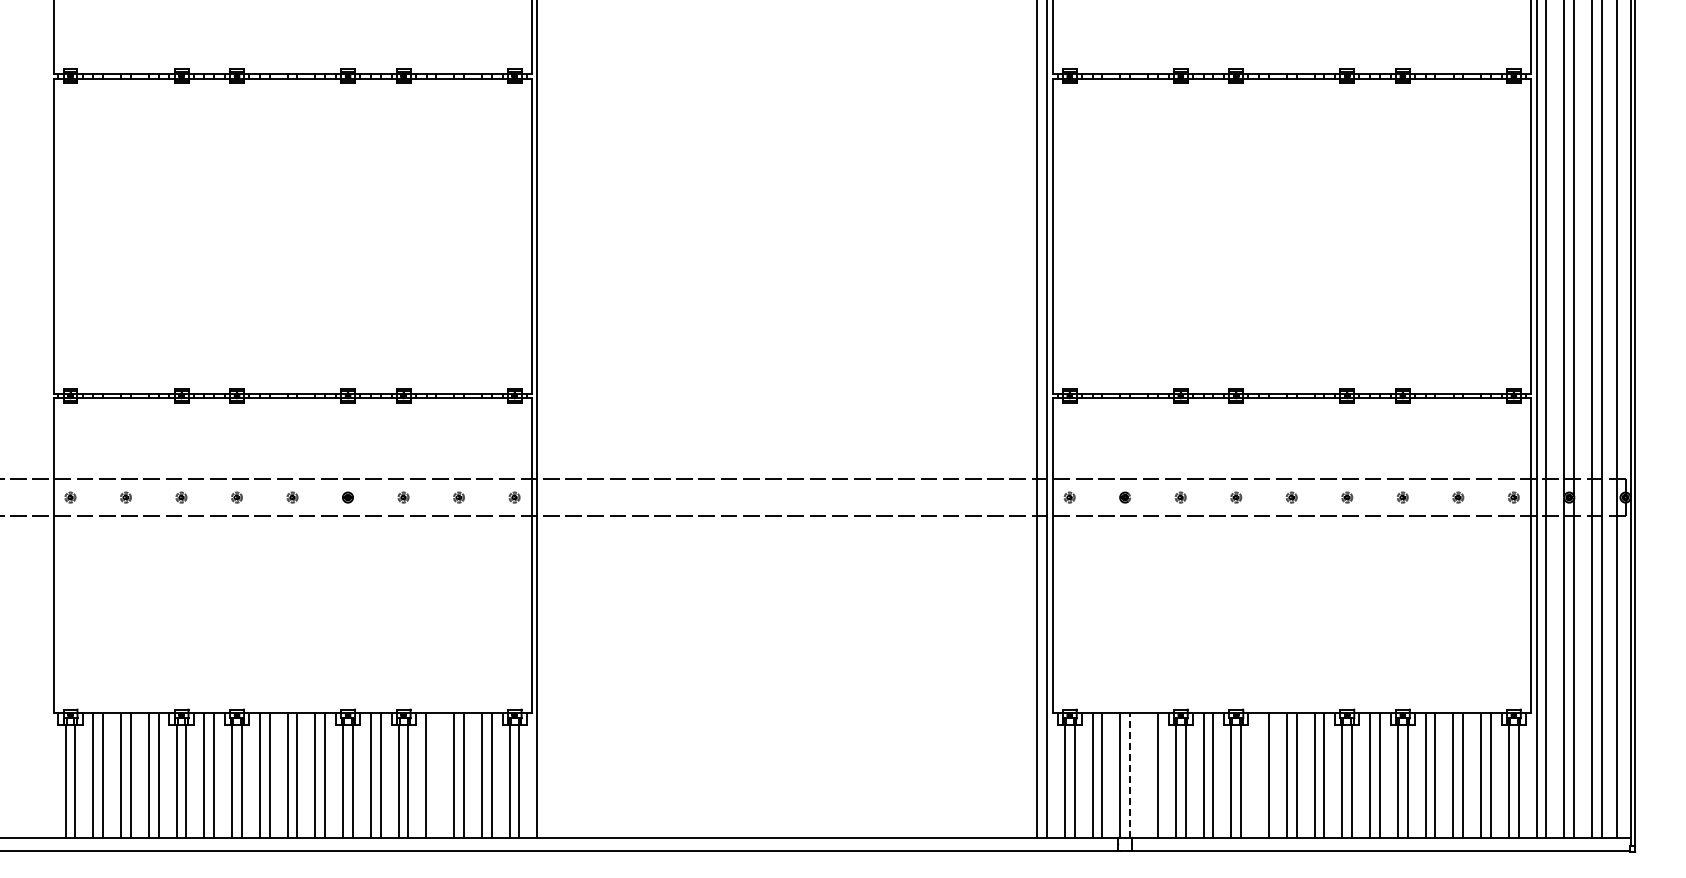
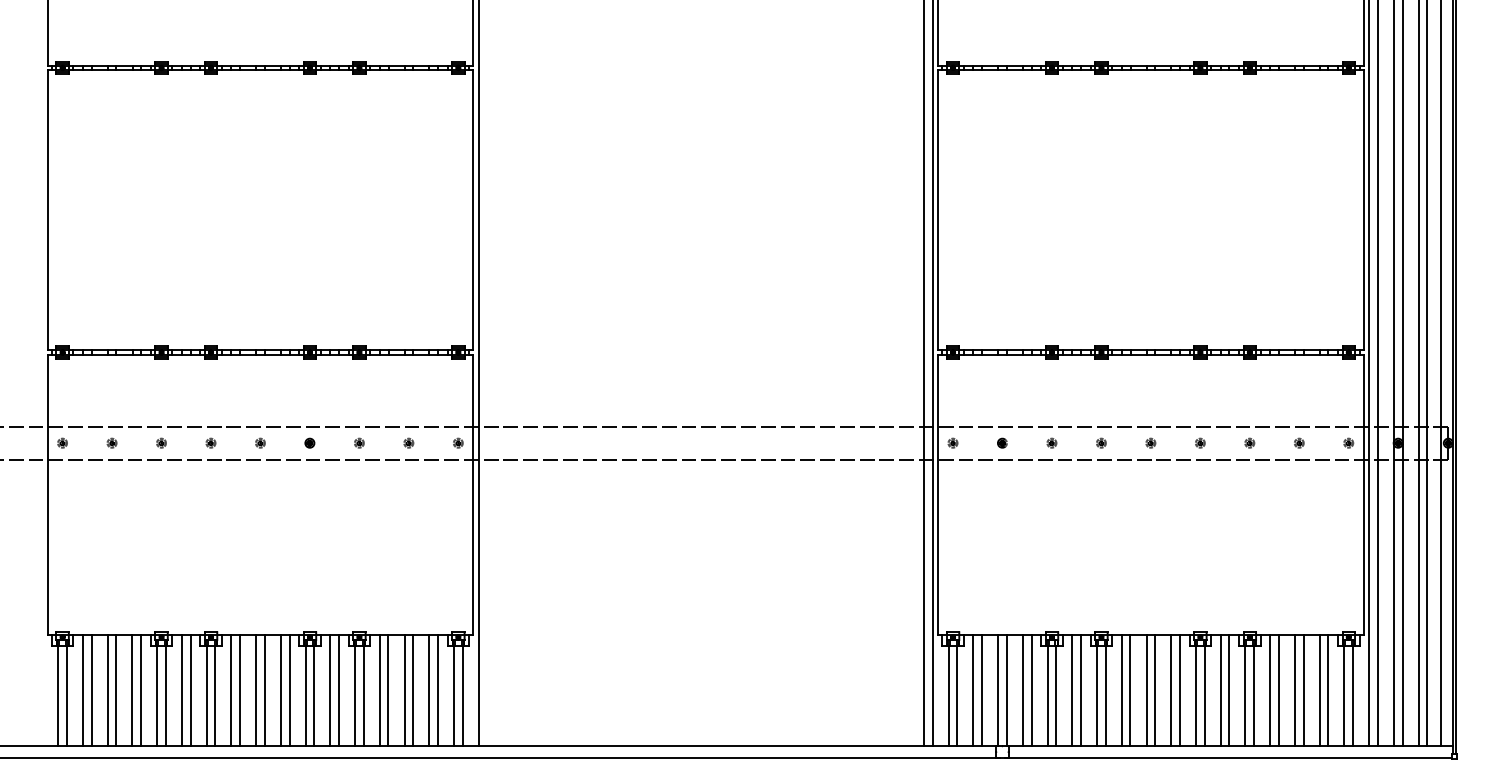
line: (436, 774) -> (388, 689), added
line: (1130, 774) -> (1007, 689), dashed -> solid
line: (1148, 774) -> (1023, 689), added
line: (1259, 774) -> (1122, 689), added

